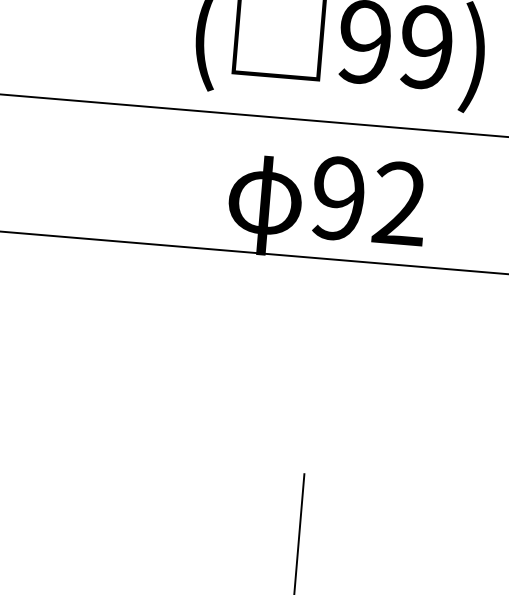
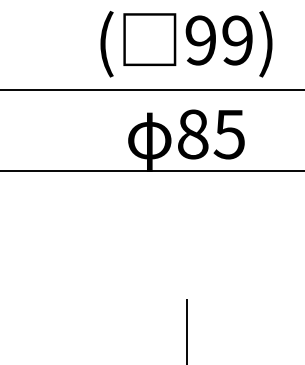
text: (367, 201) -> (210, 134), 92 -> 85

